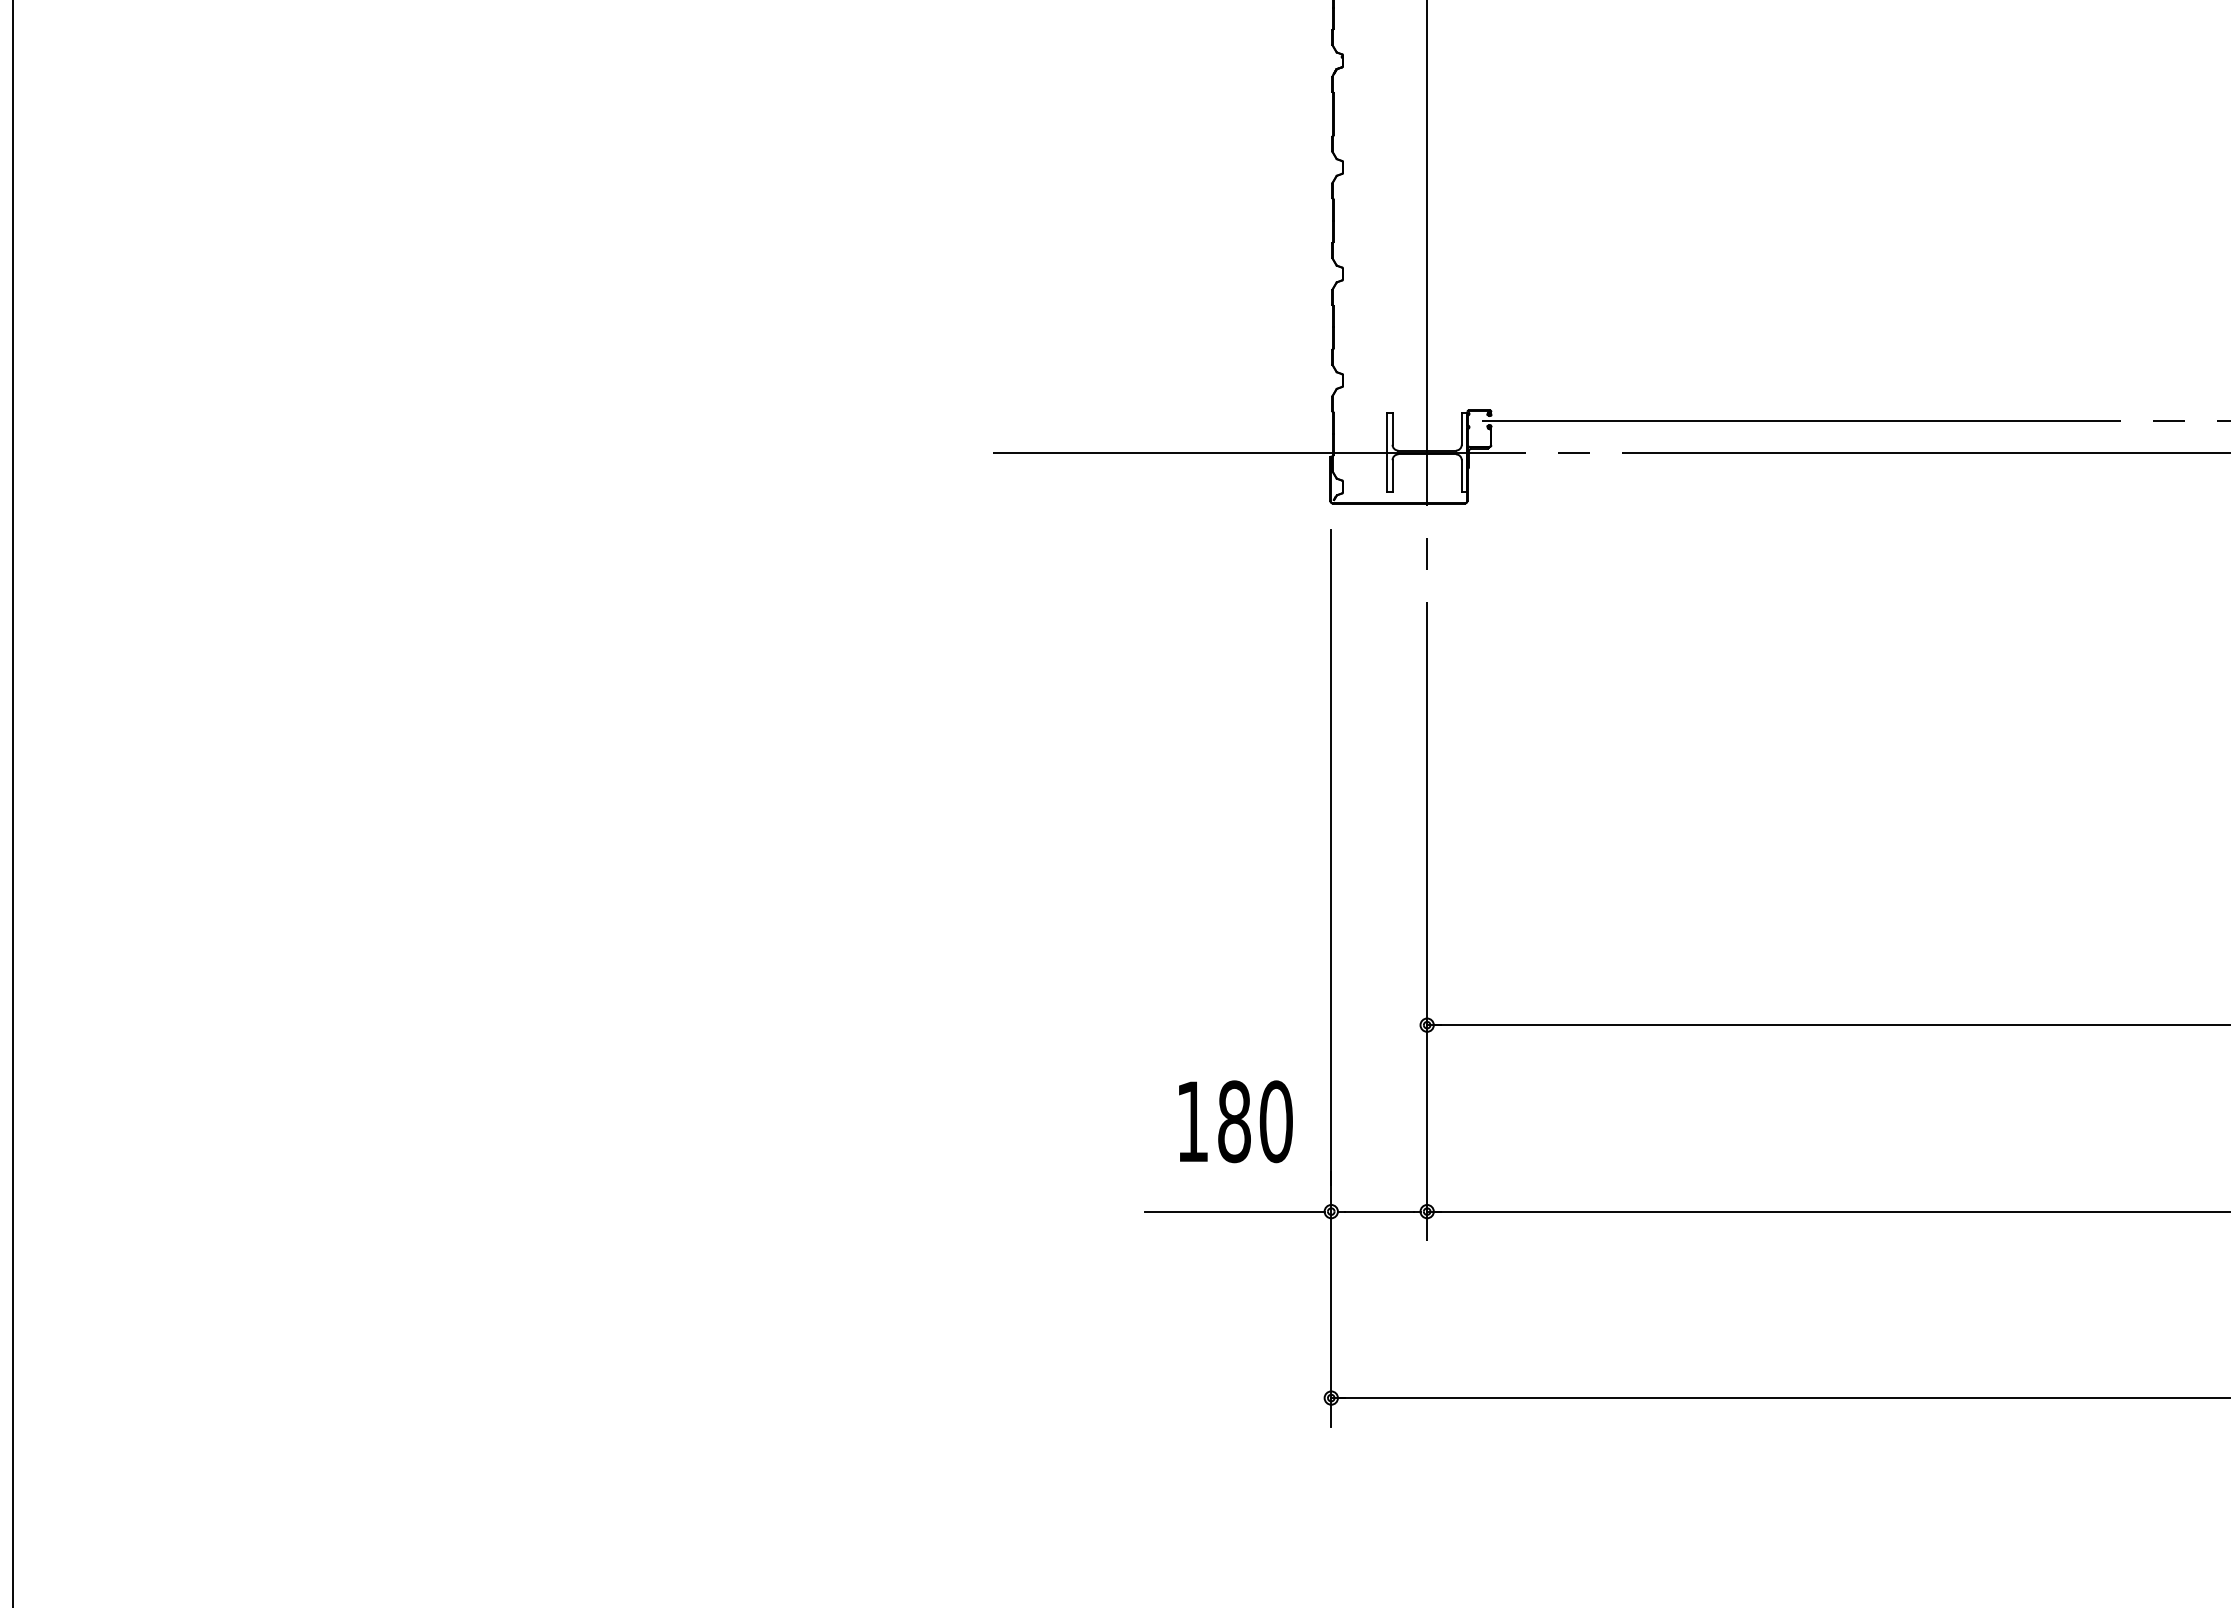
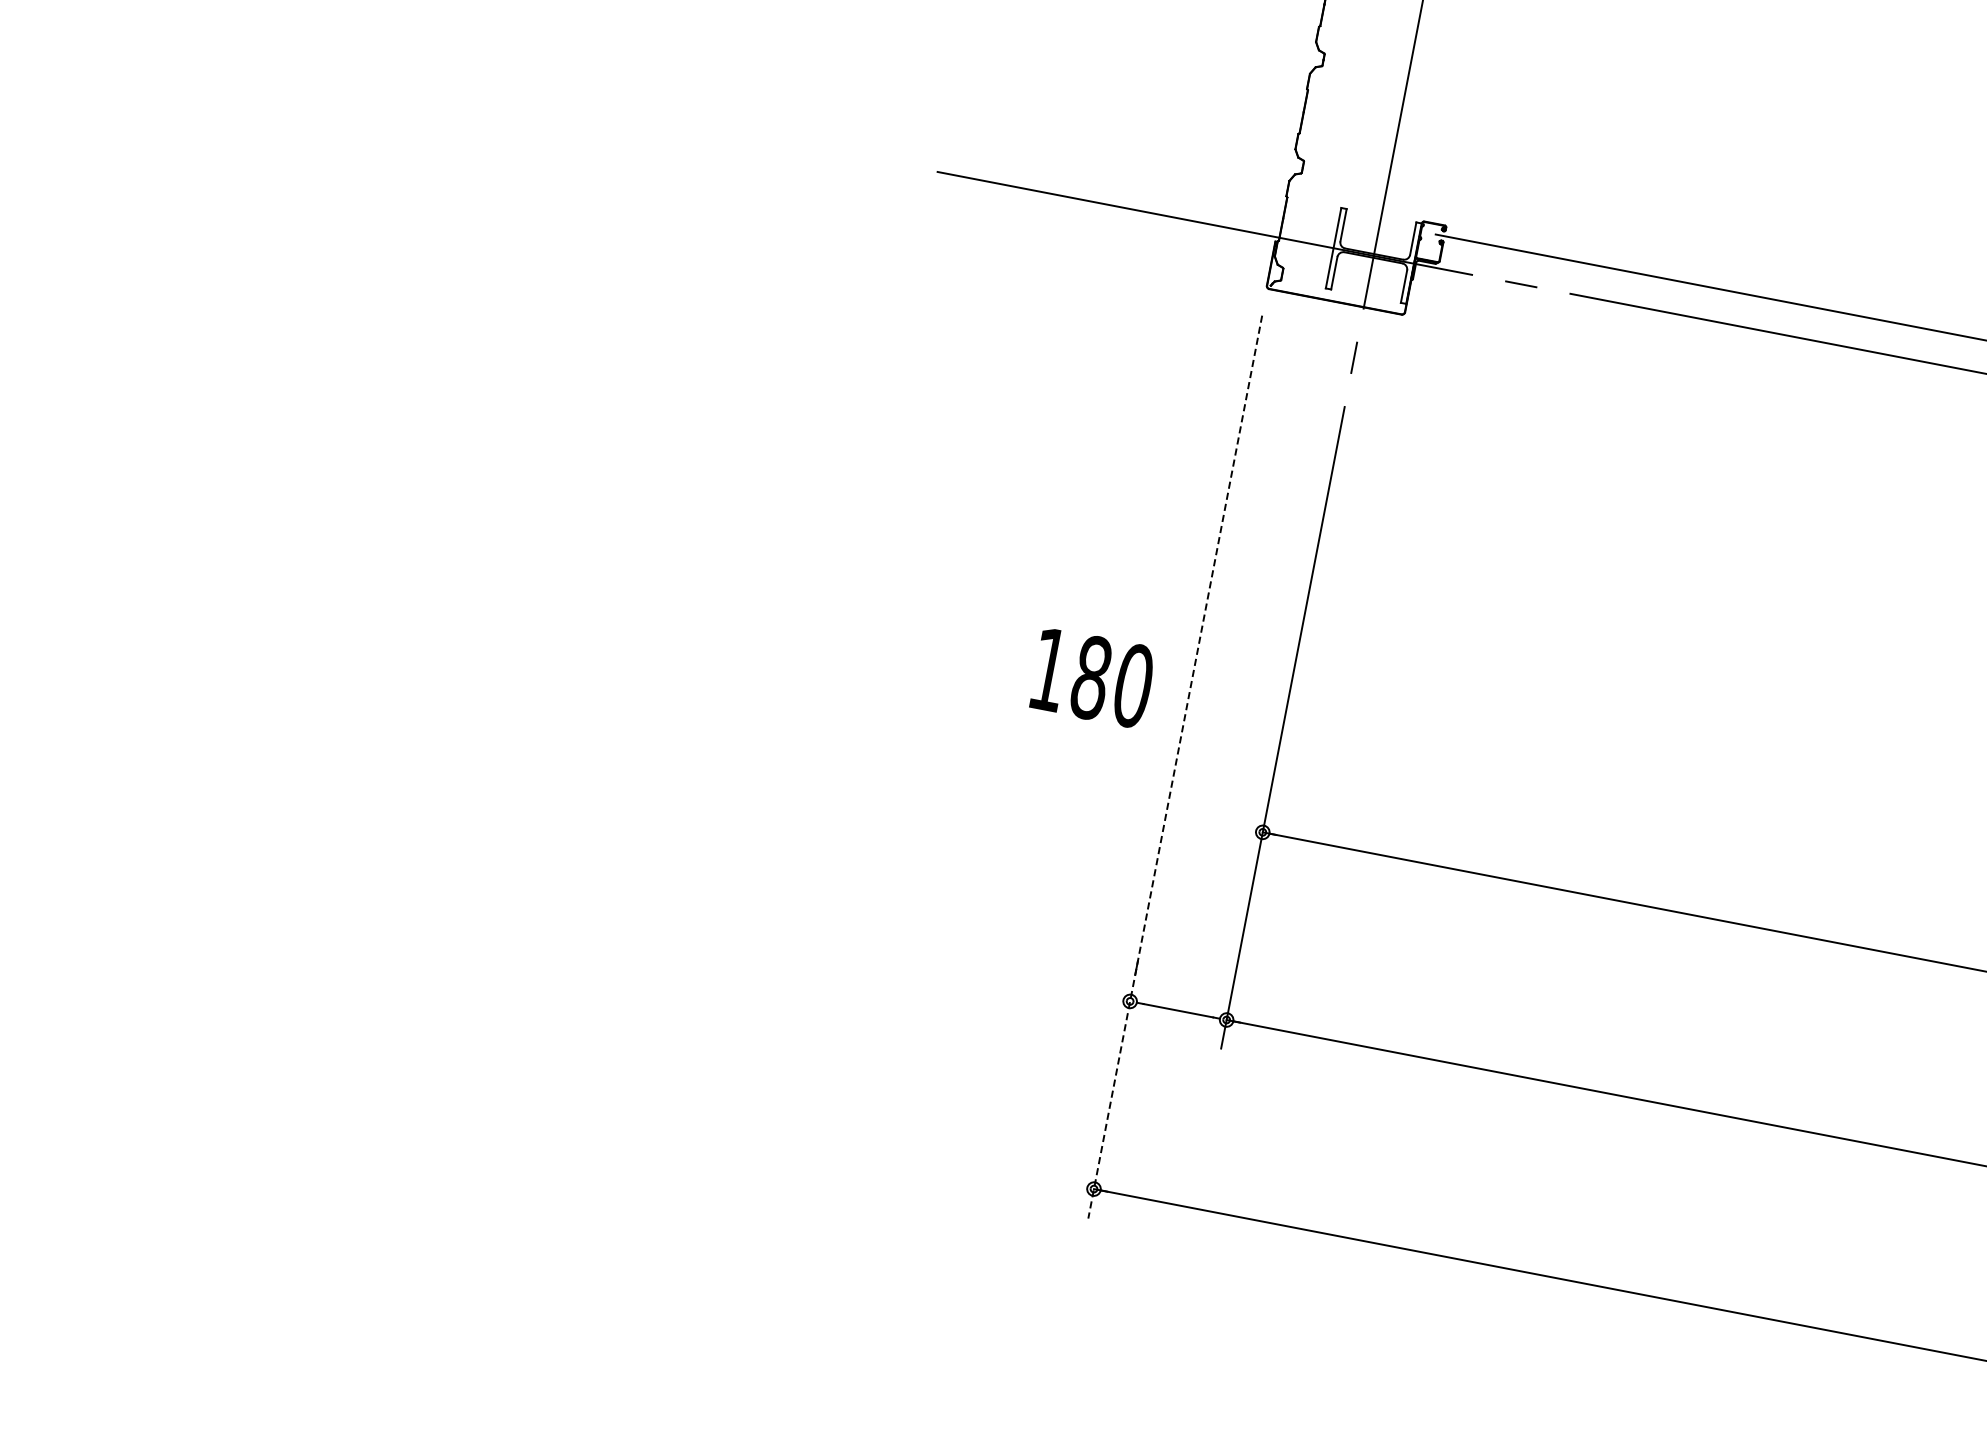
line: (1331, 978) -> (1175, 766), solid -> dashed
text: (1235, 1121) -> (1092, 677), moved
line: (1234, 1211) -> (1032, 982), removed

